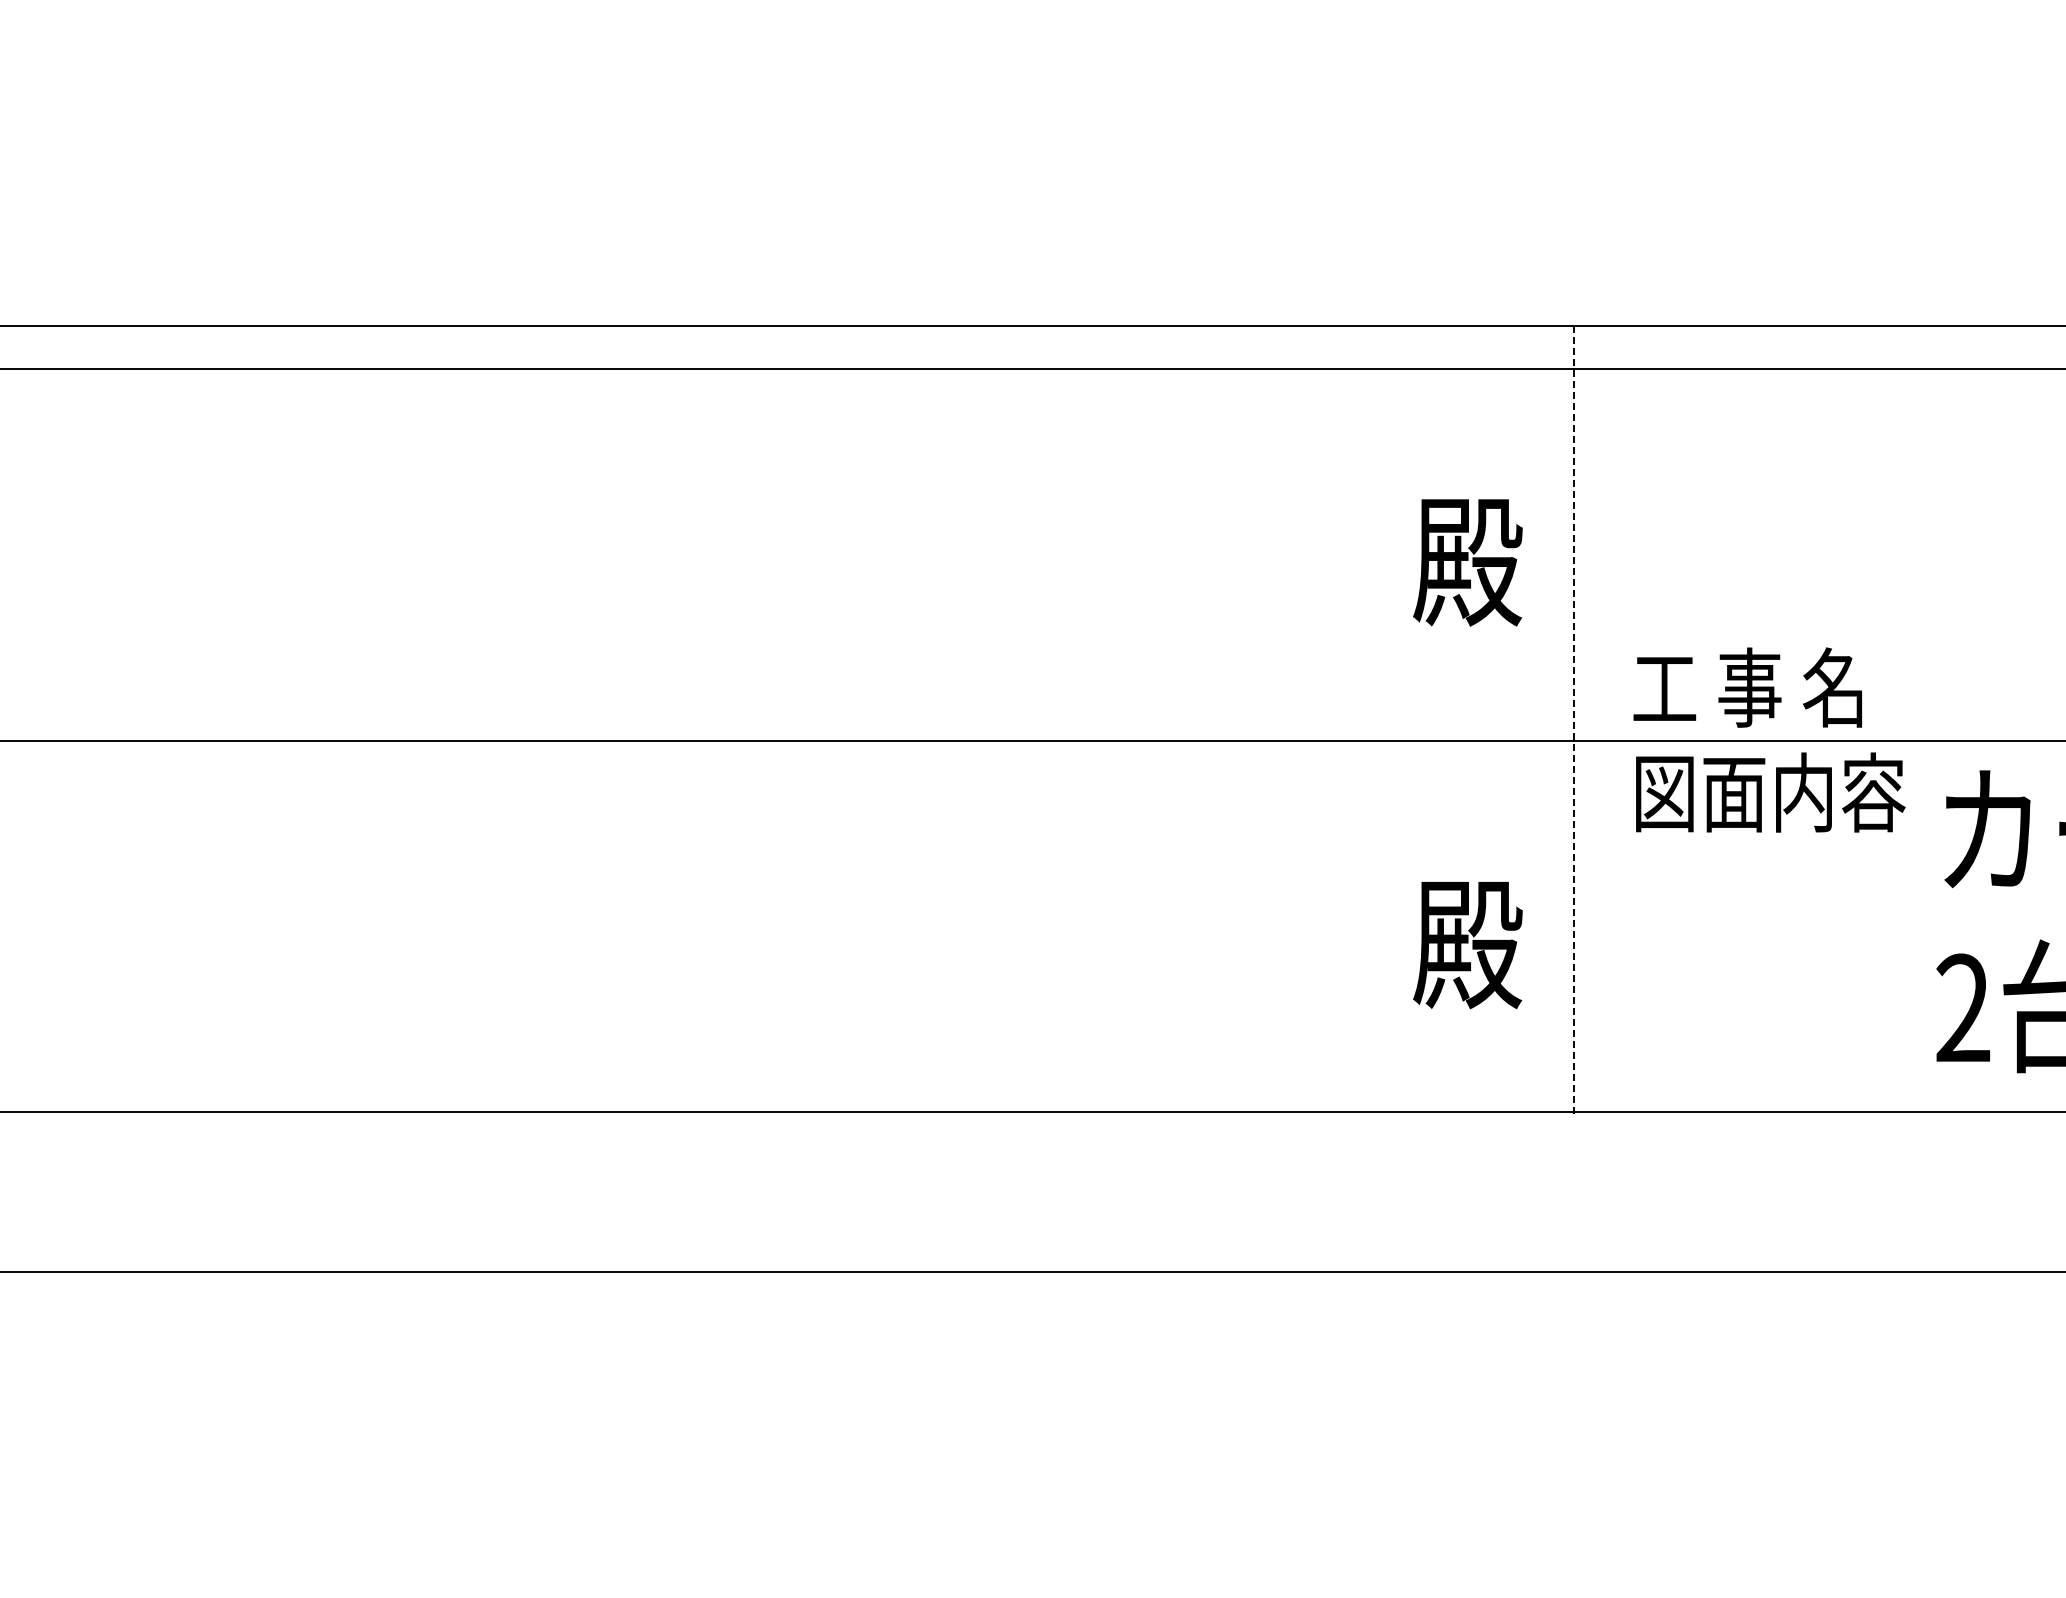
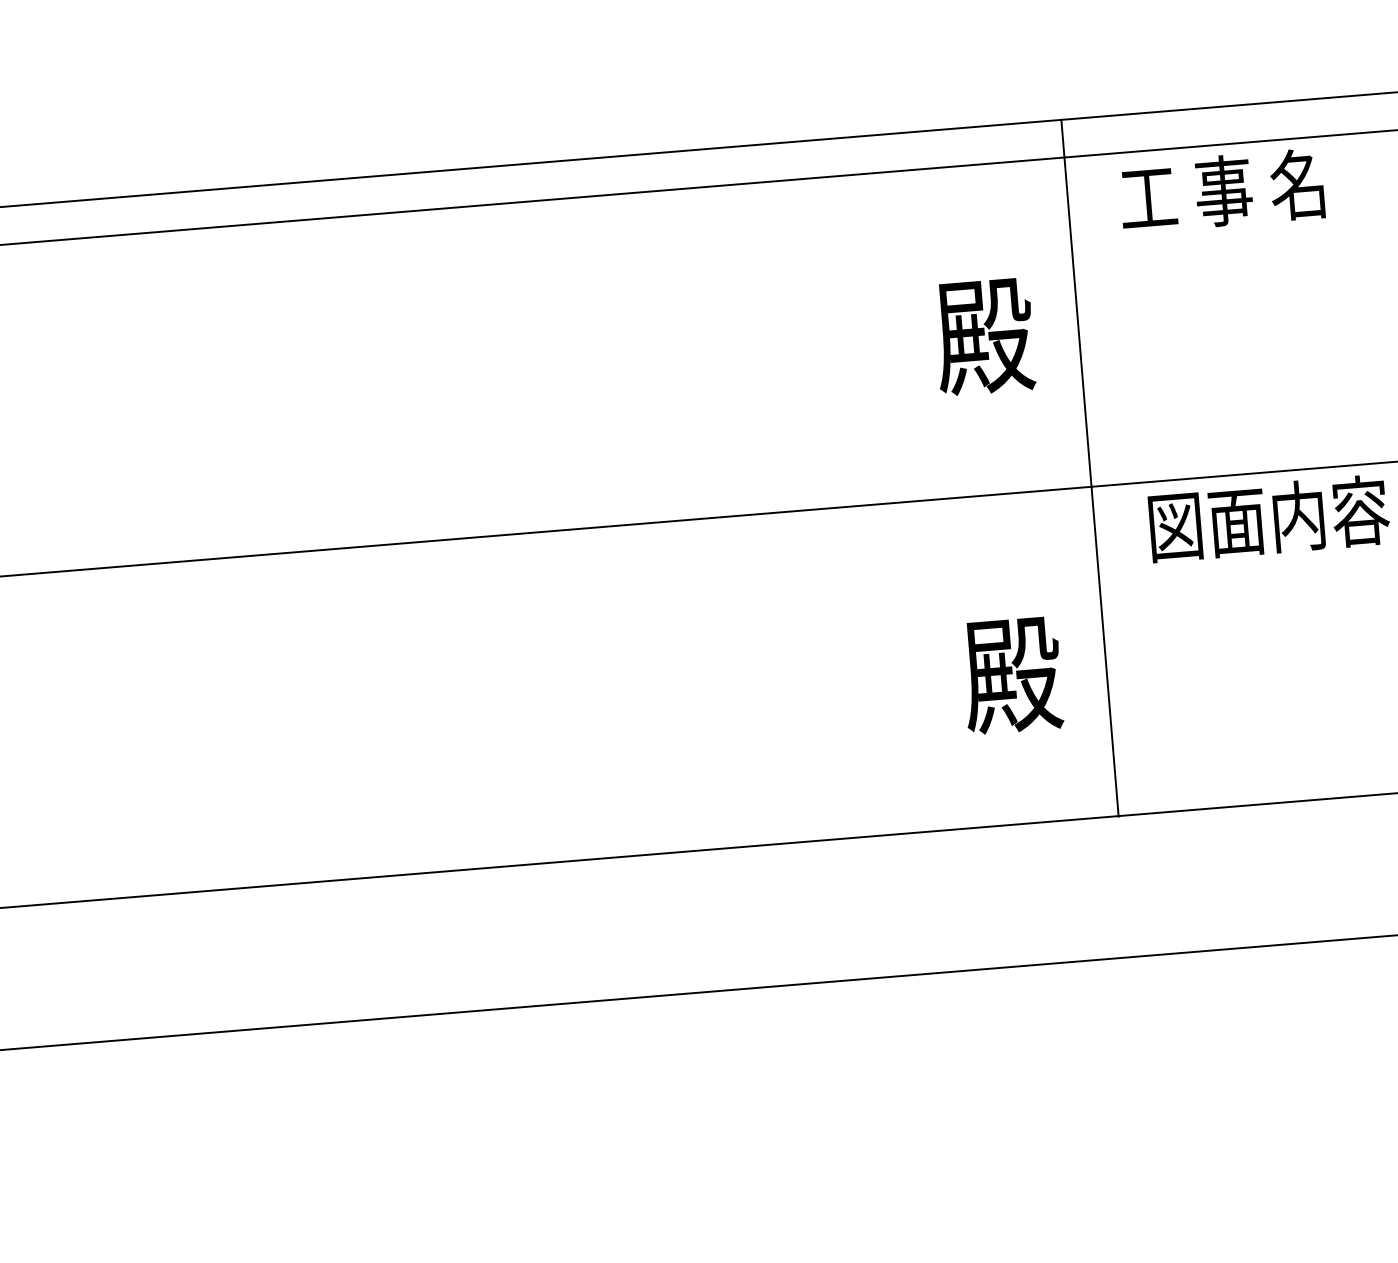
text: (1747, 687) -> (1221, 190), moved
line: (1574, 719) -> (1090, 468), dashed -> solid

